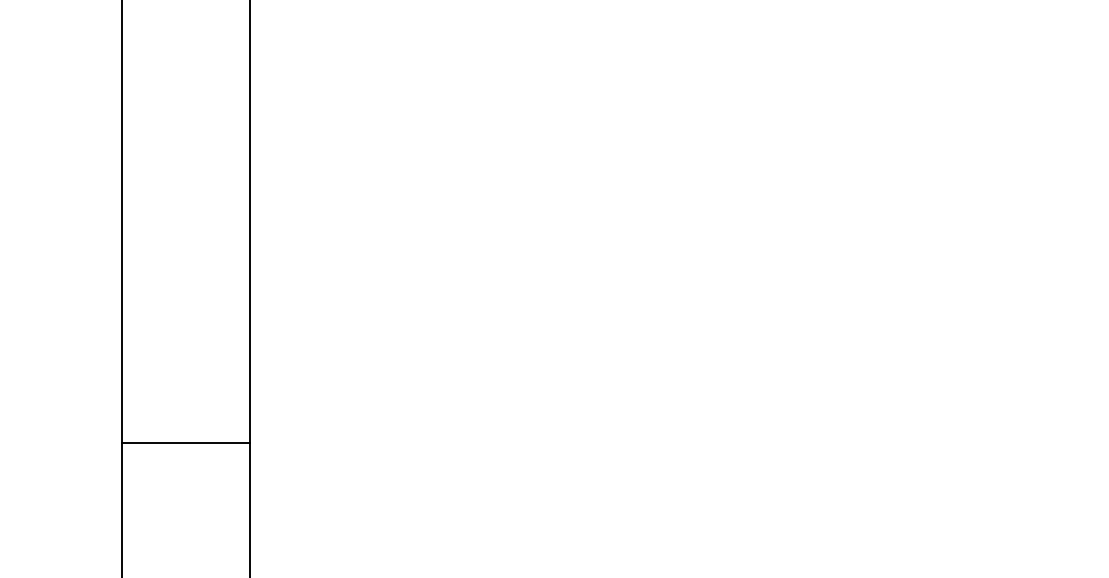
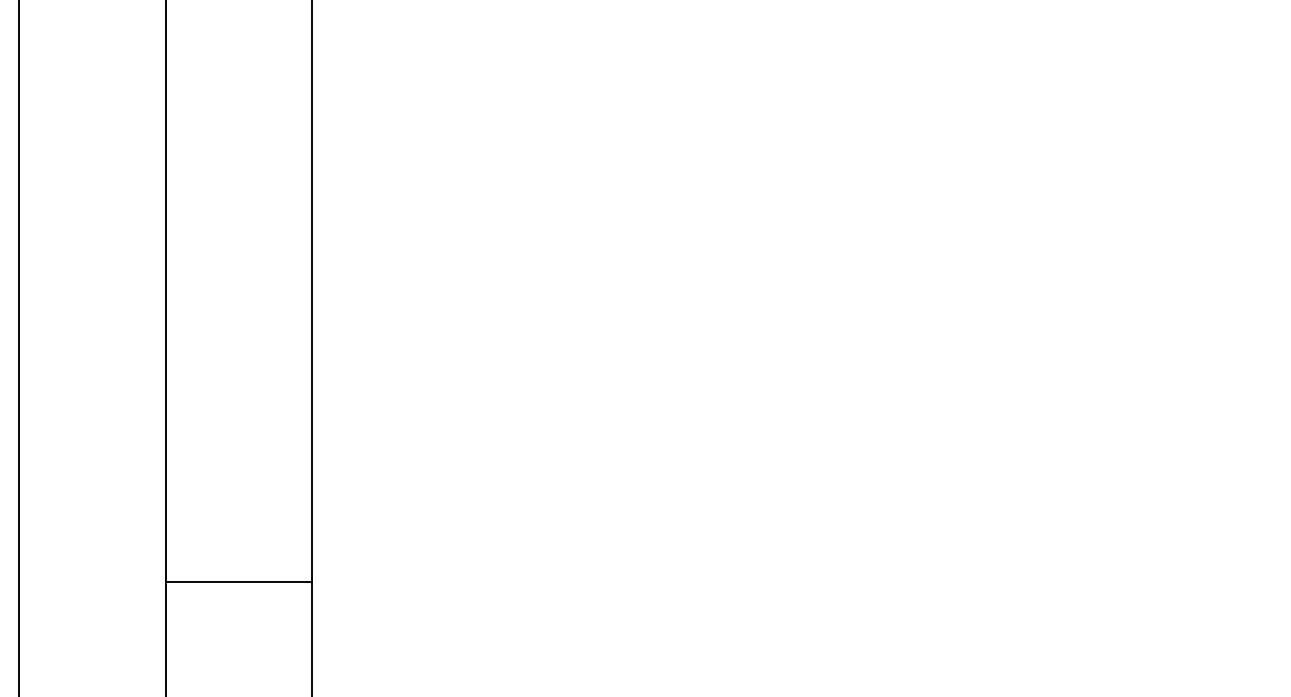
line: (185, 443) -> (238, 582), moved

